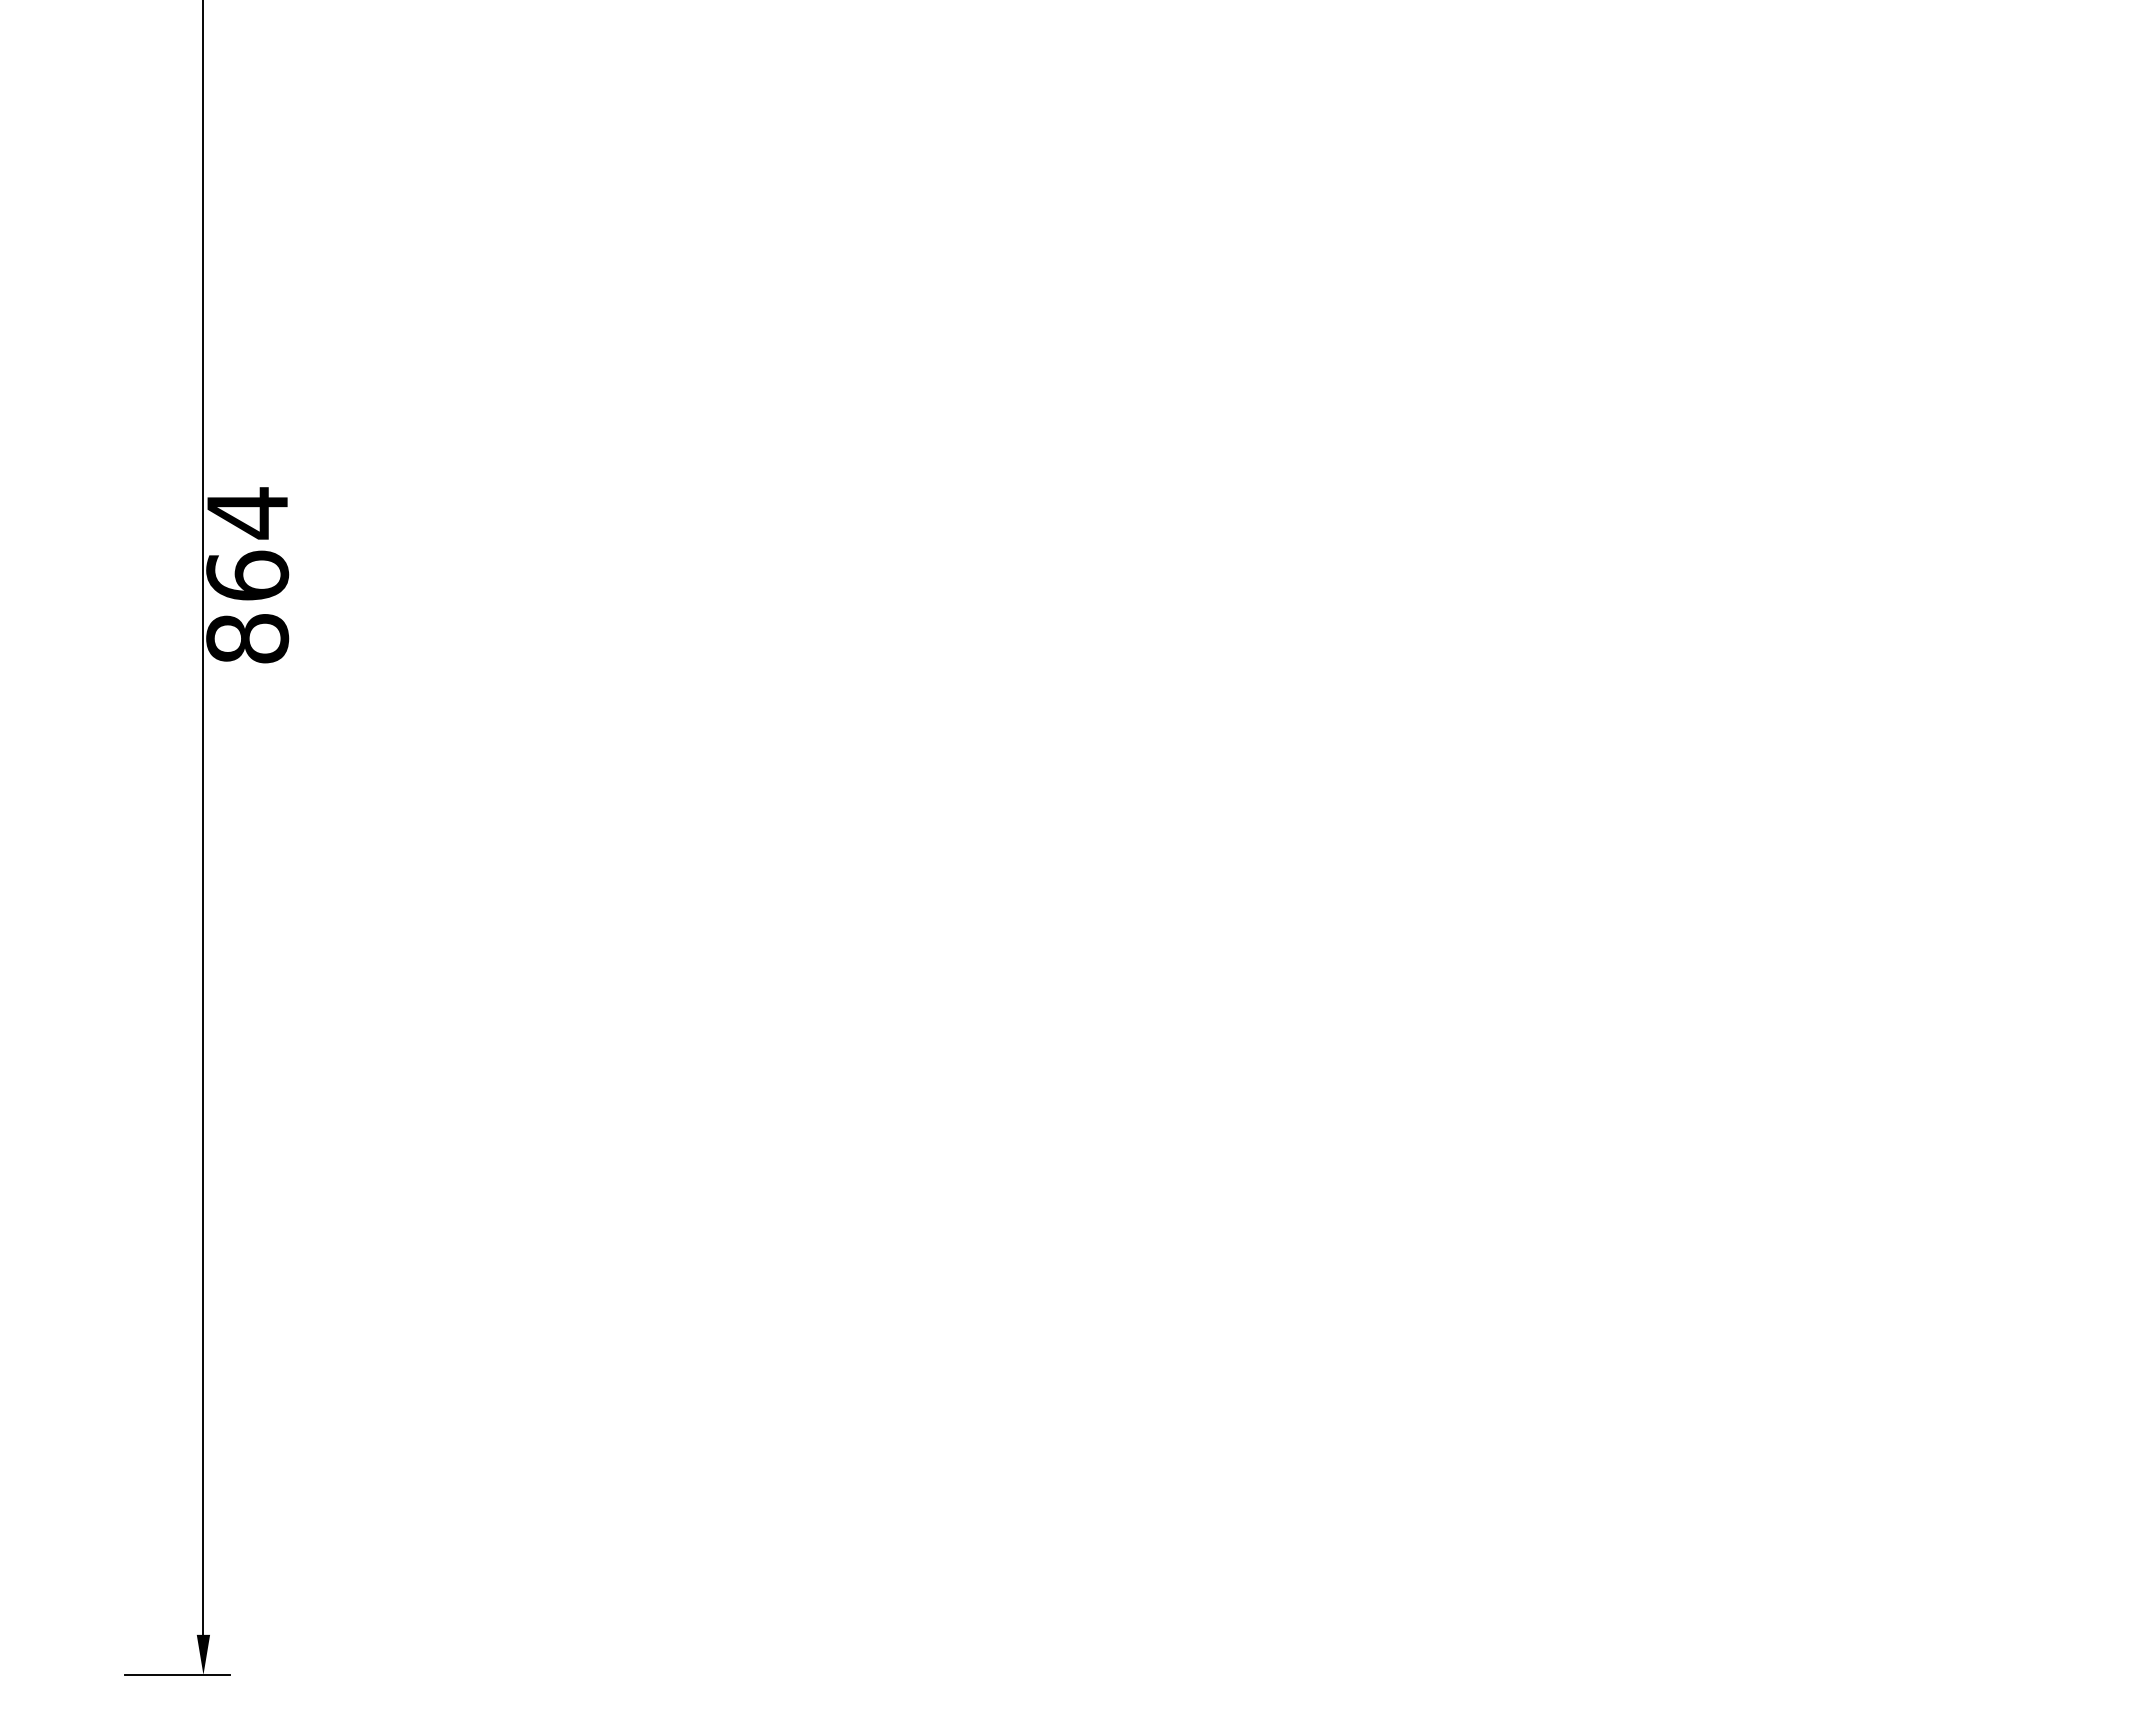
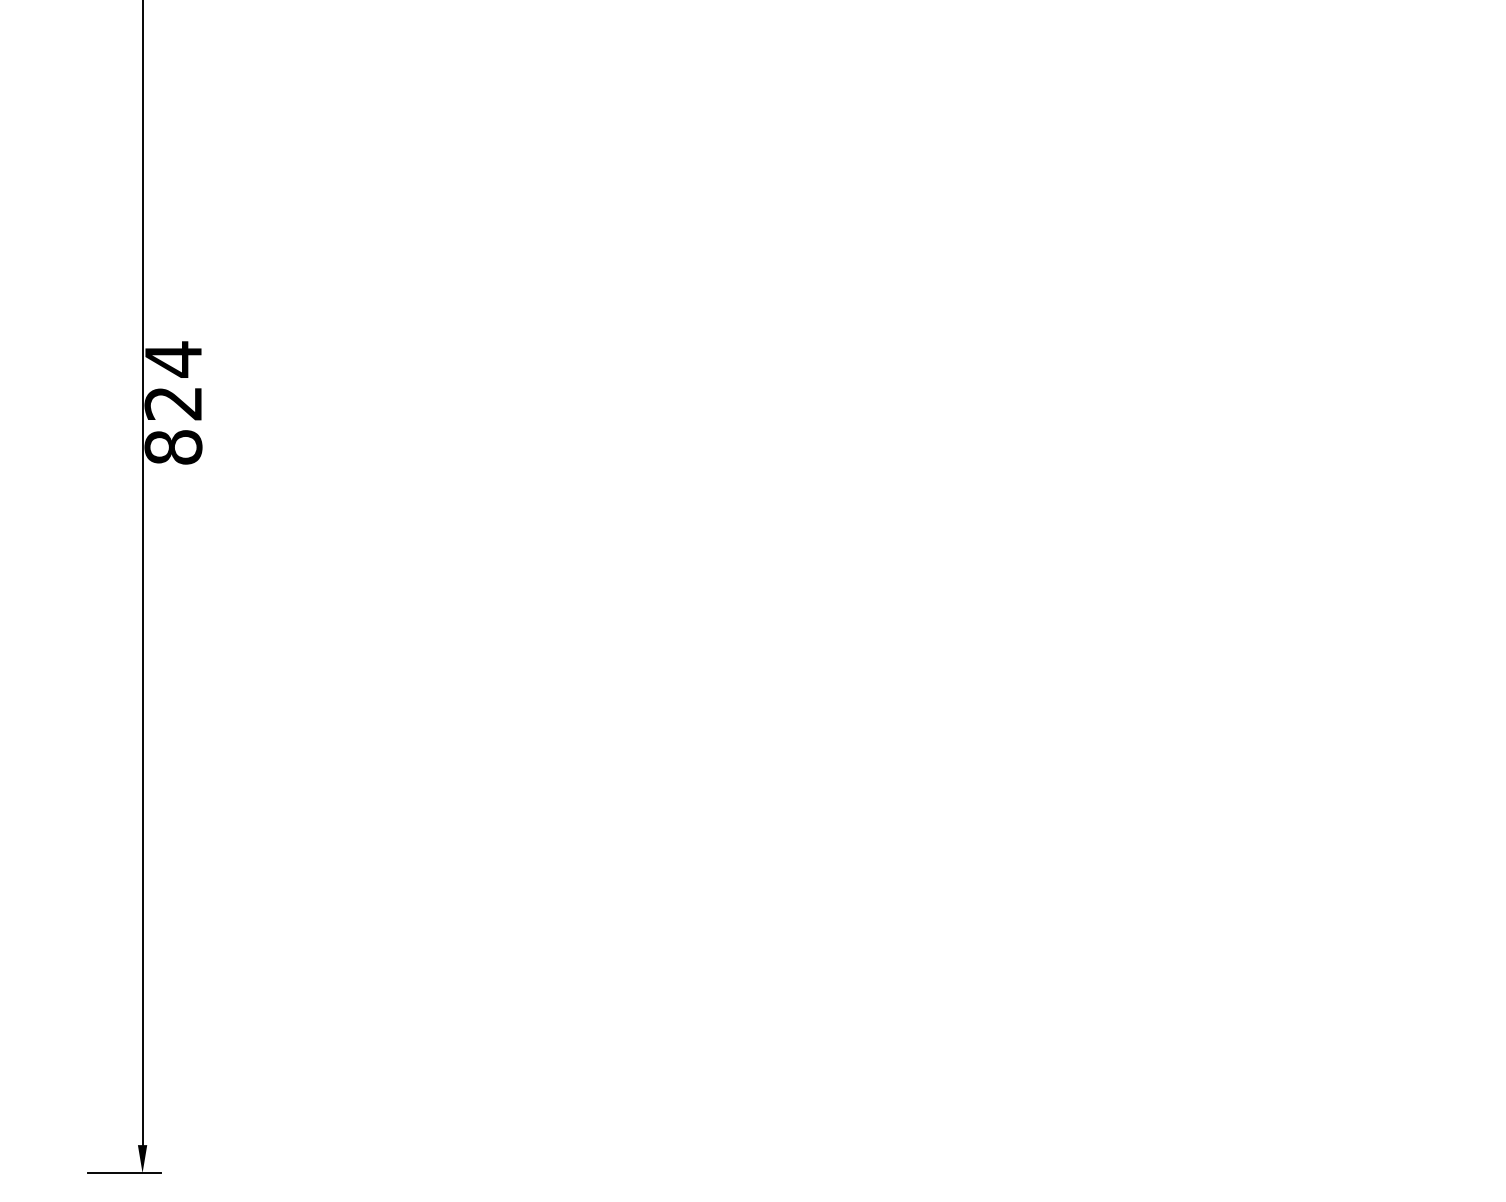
text: (247, 575) -> (173, 403), 864 -> 824

